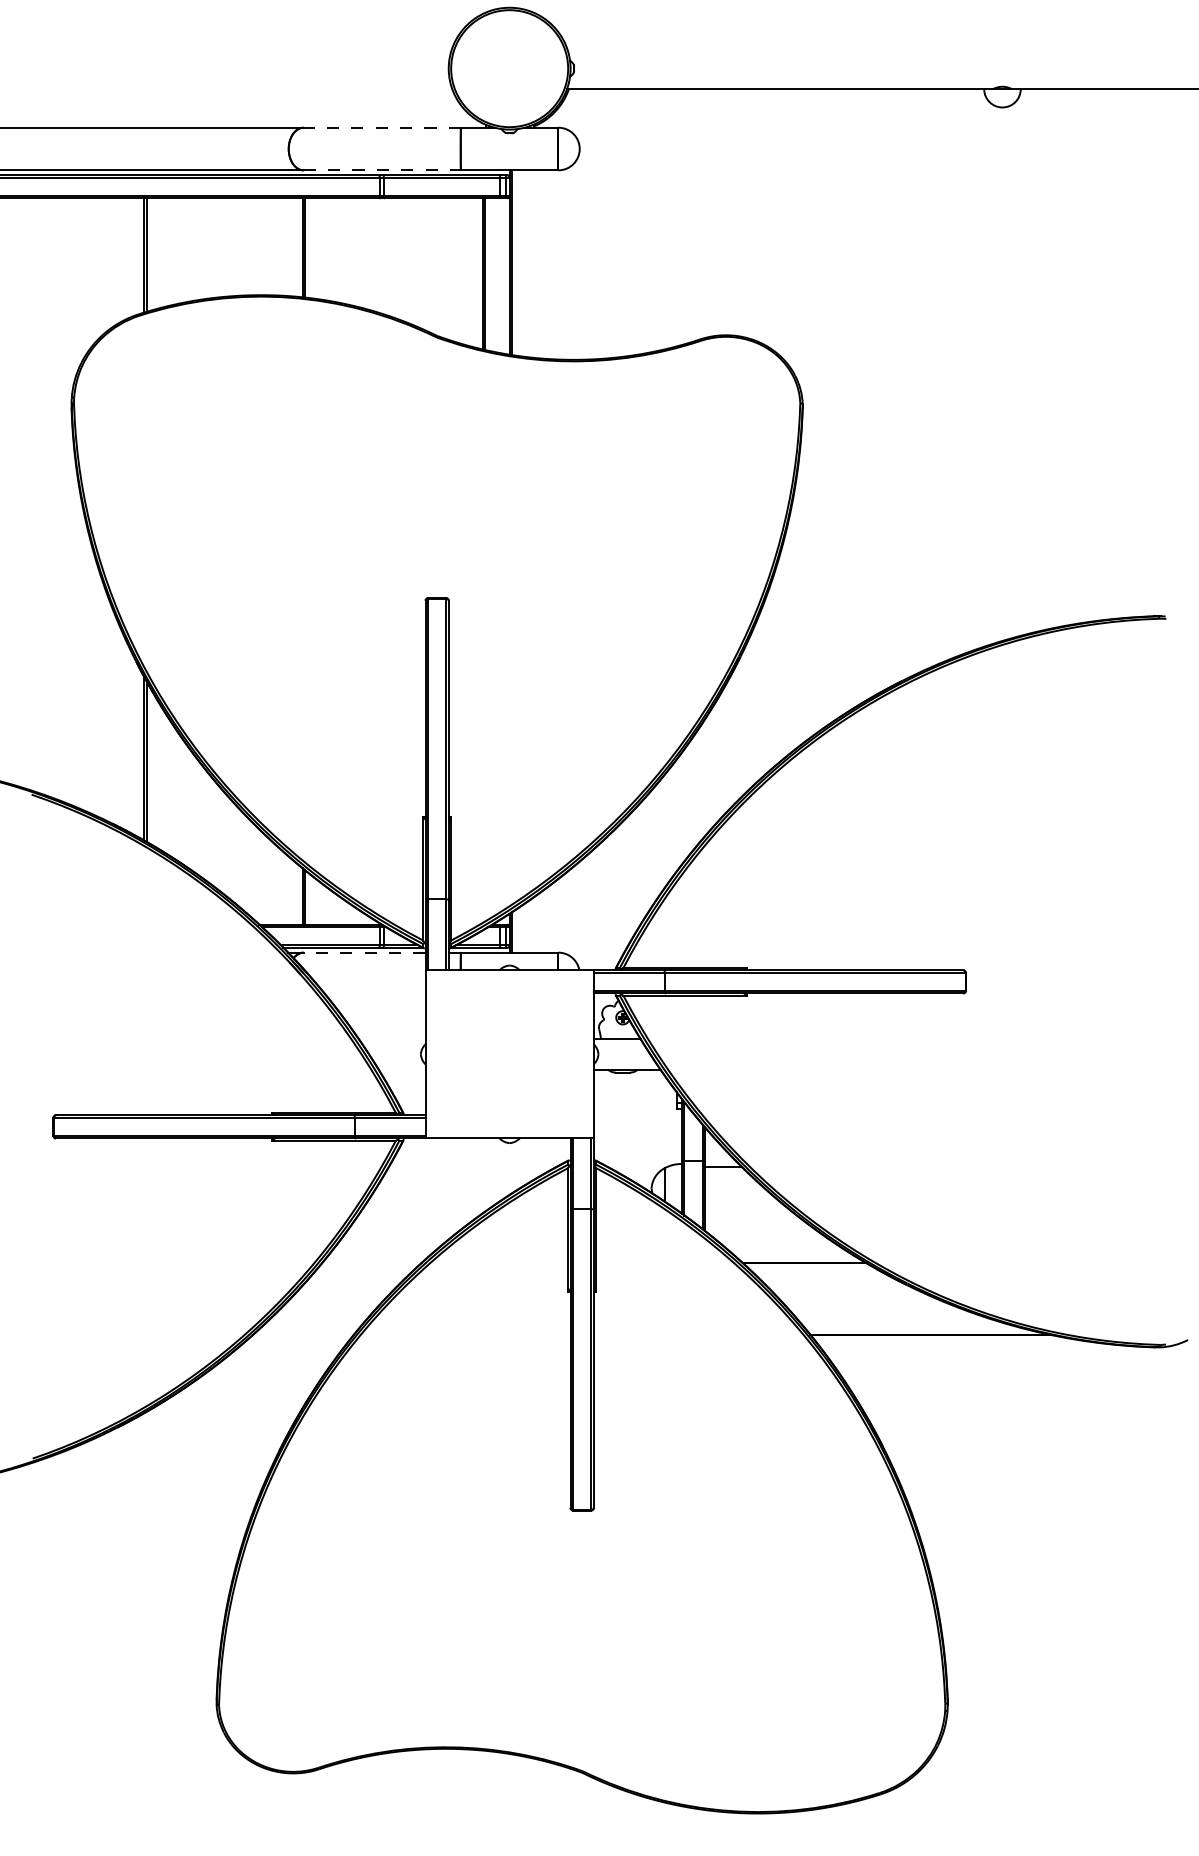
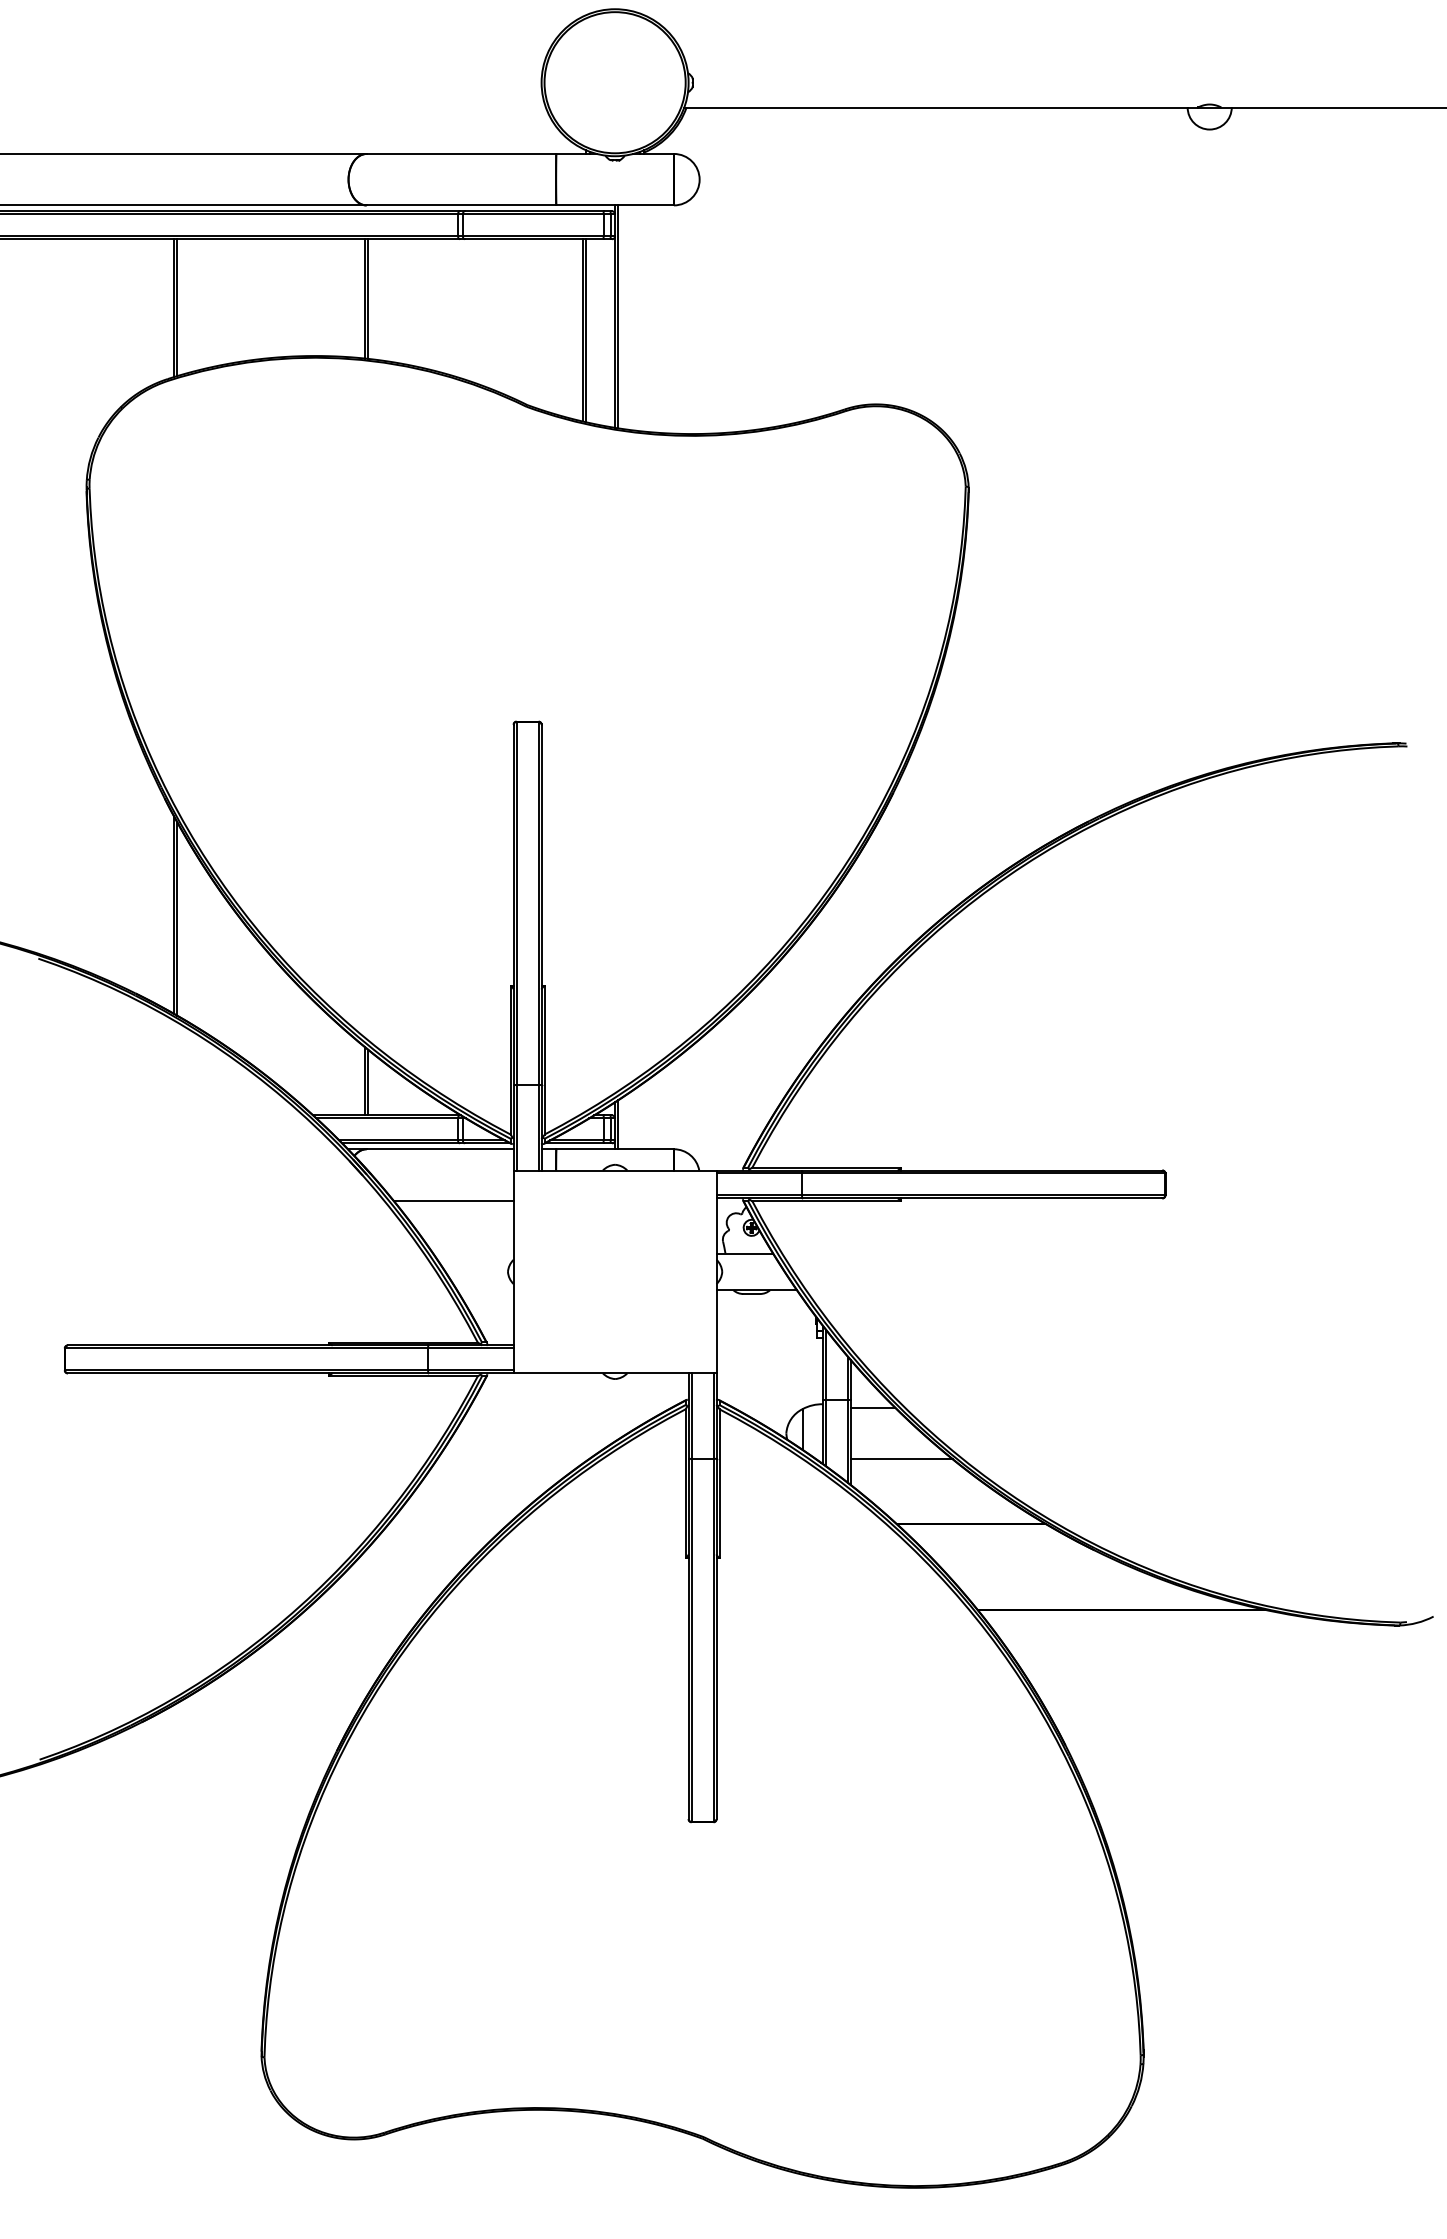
line: (382, 127) -> (461, 153), dashed -> solid
line: (382, 170) -> (461, 205), dashed -> solid
line: (364, 952) -> (439, 1149), dashed -> solid
line: (375, 995) -> (453, 1200), added
line: (747, 1209) -> (902, 1459), added

